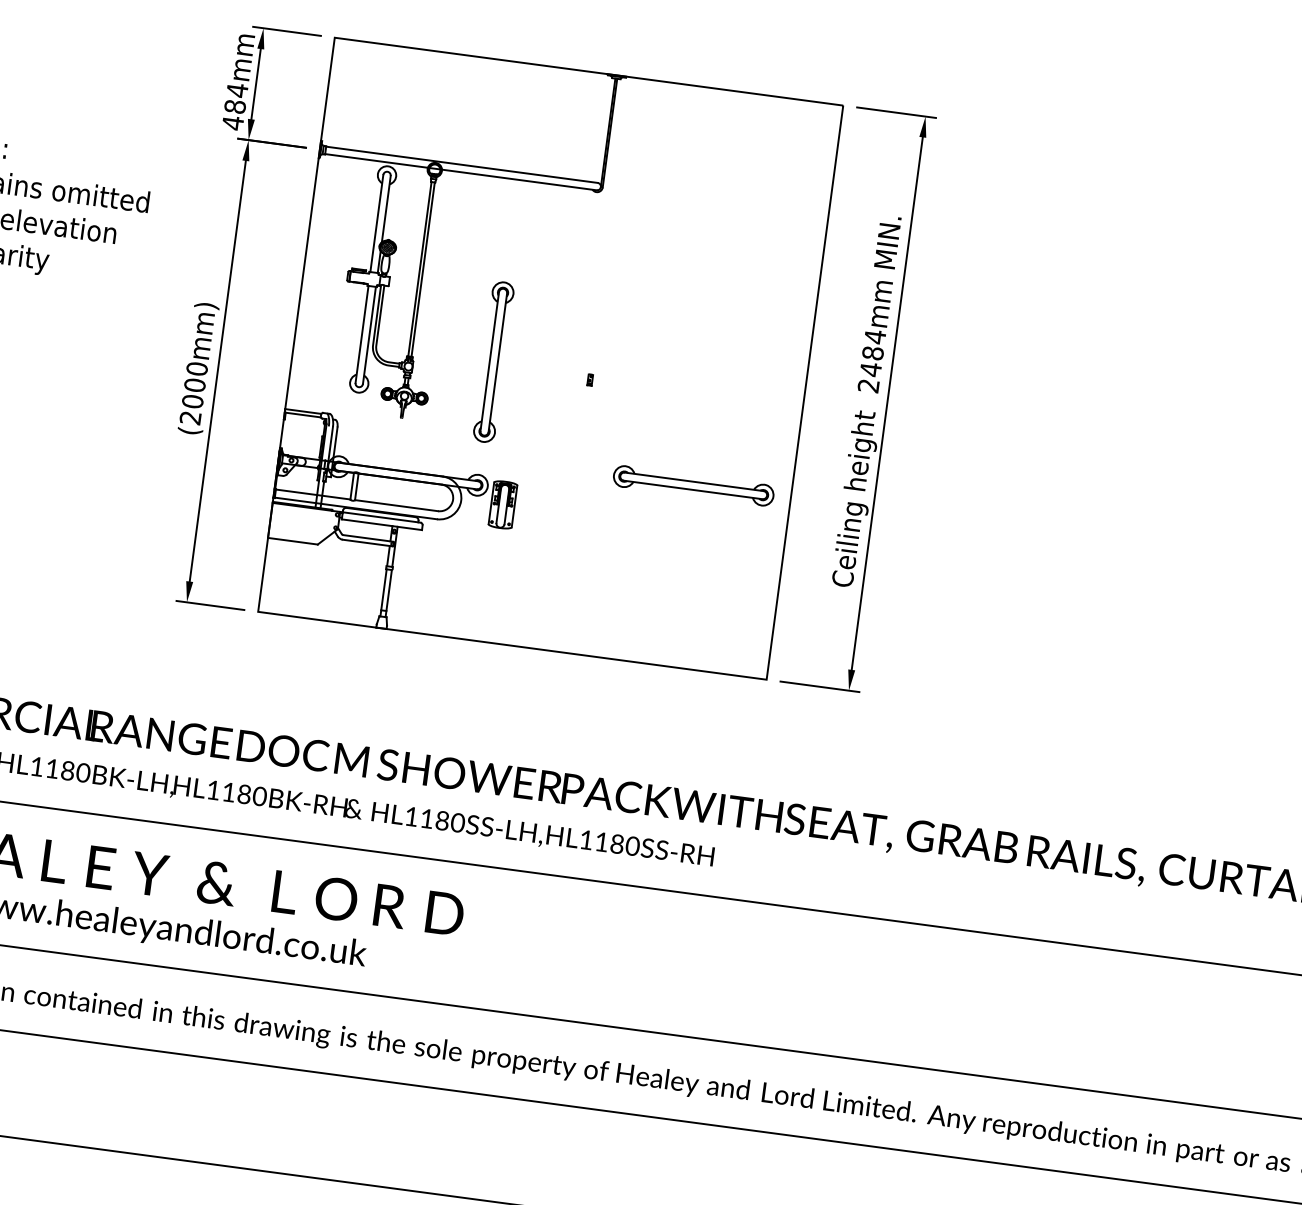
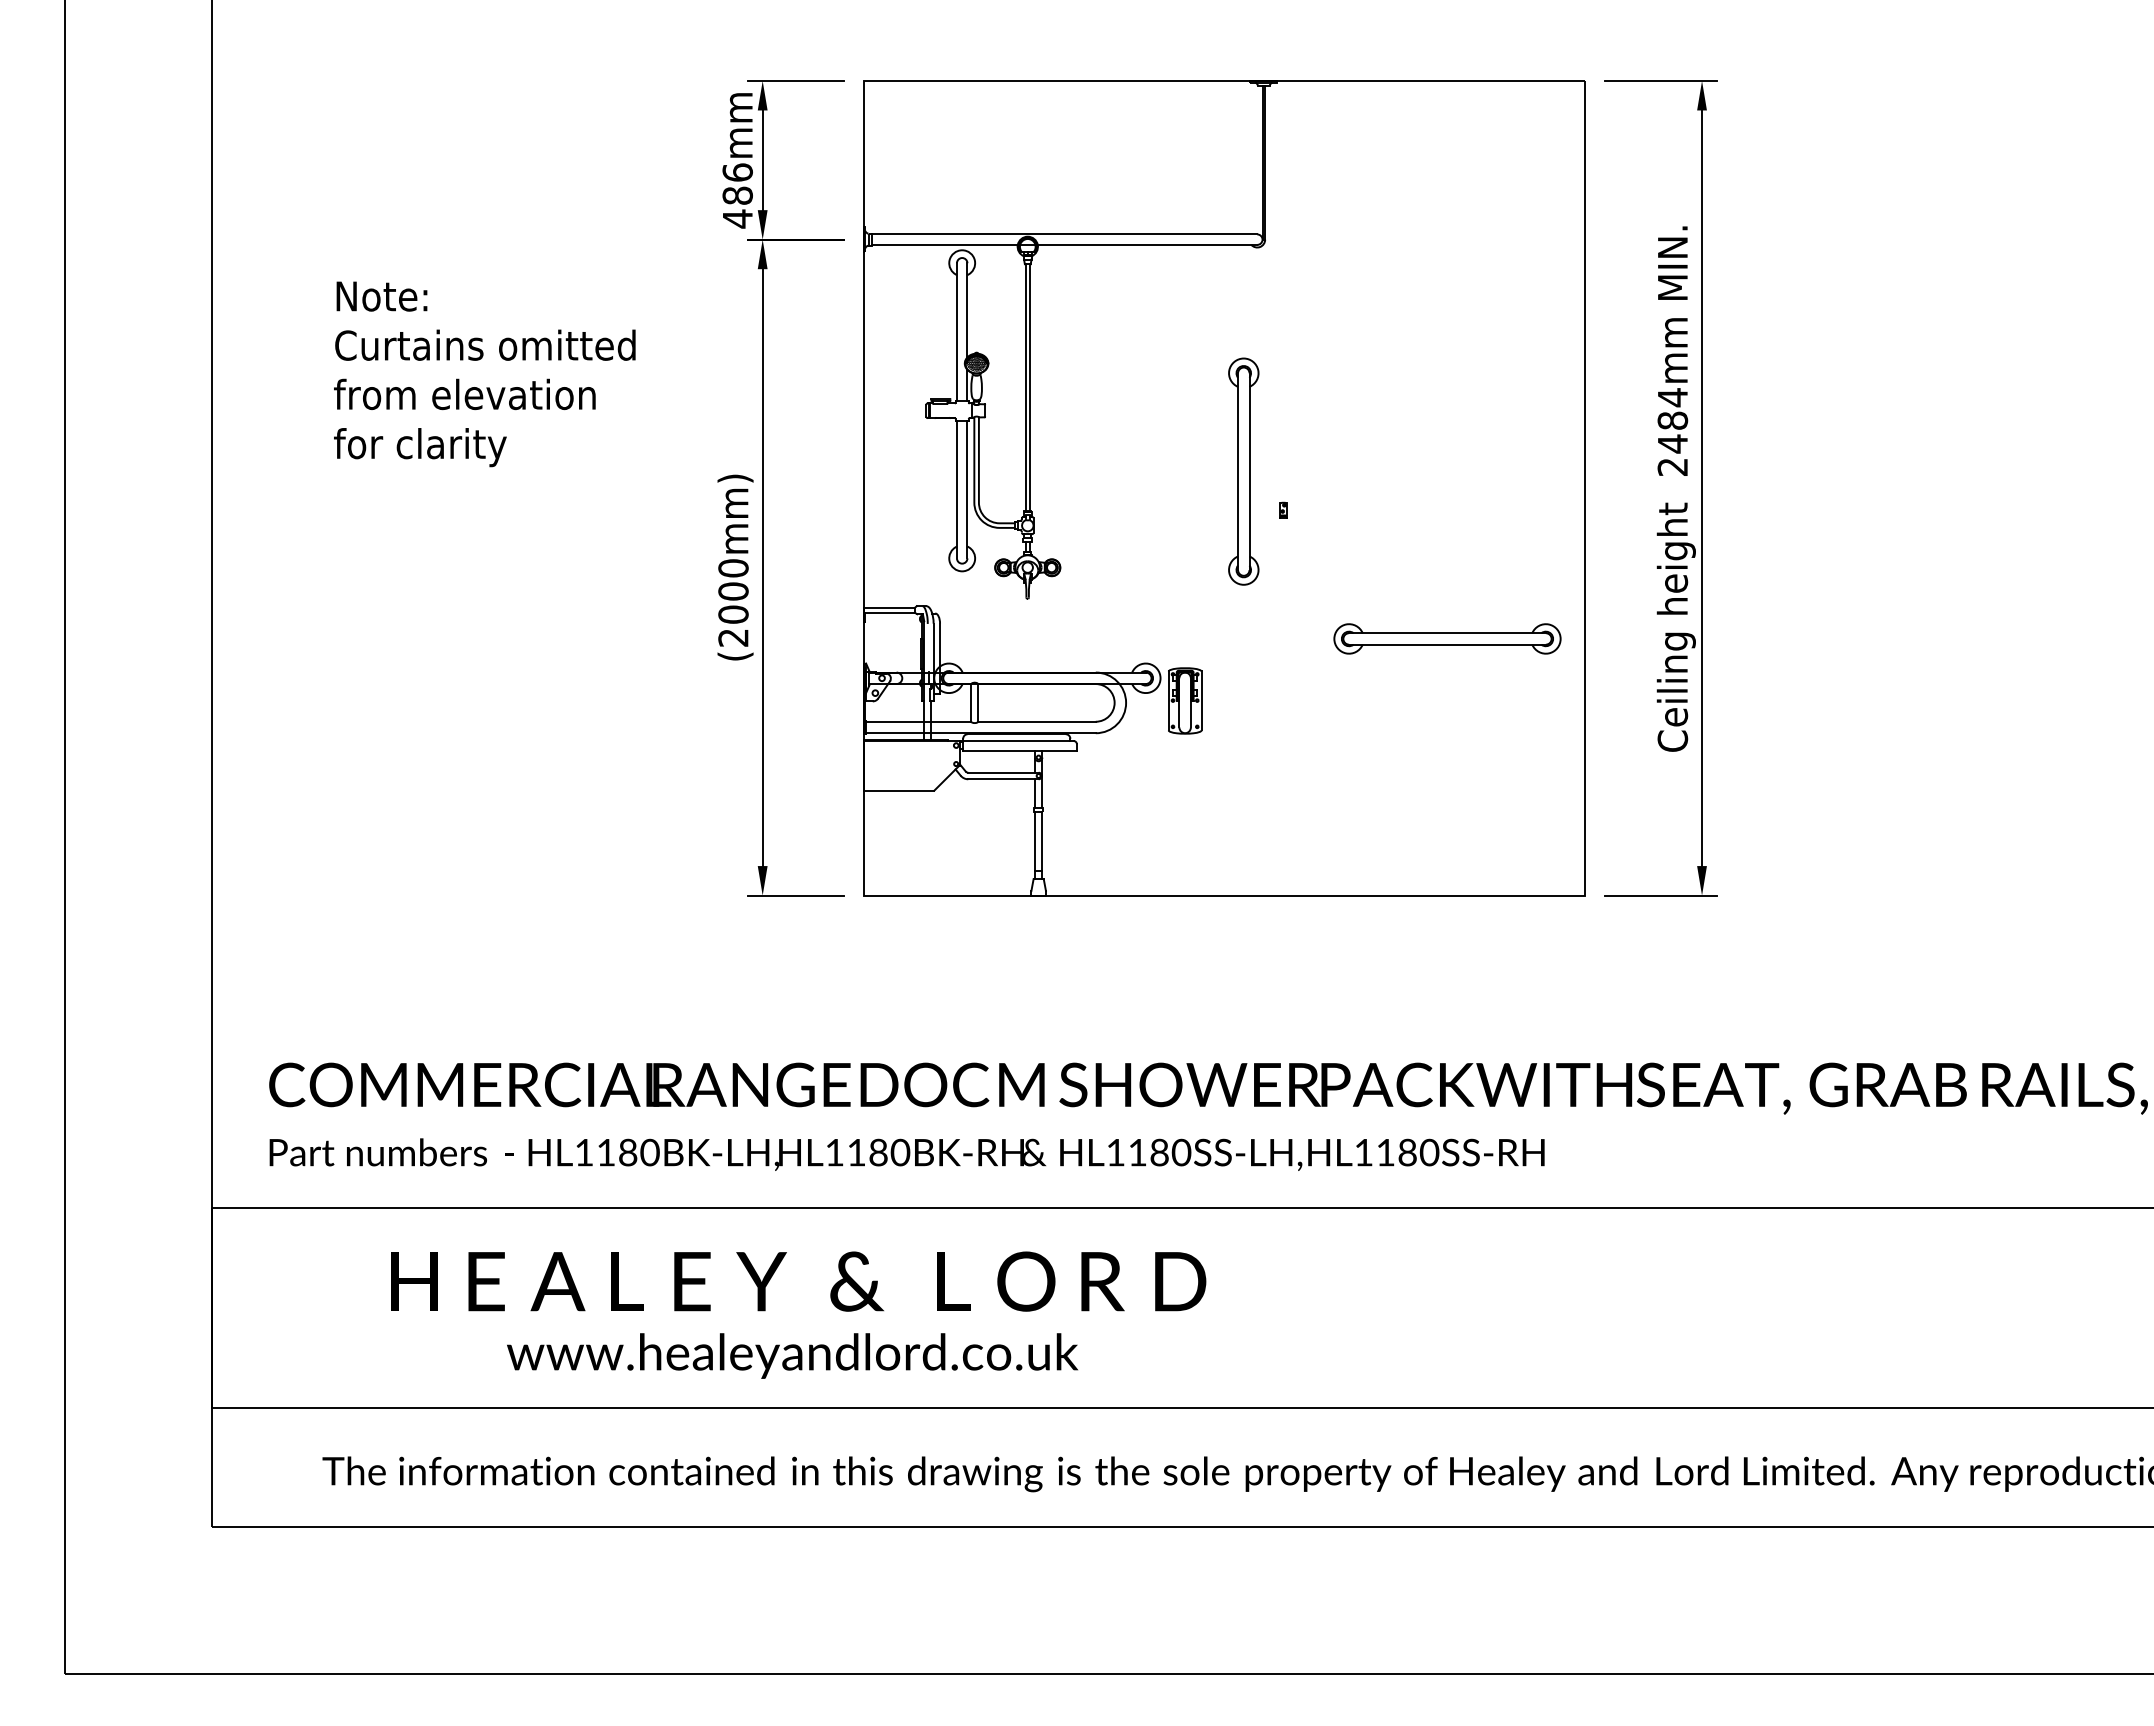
text: (237, 90) -> (737, 172), 484mm -> 486mm
part: (493, 362) -> (1243, 471), moved

